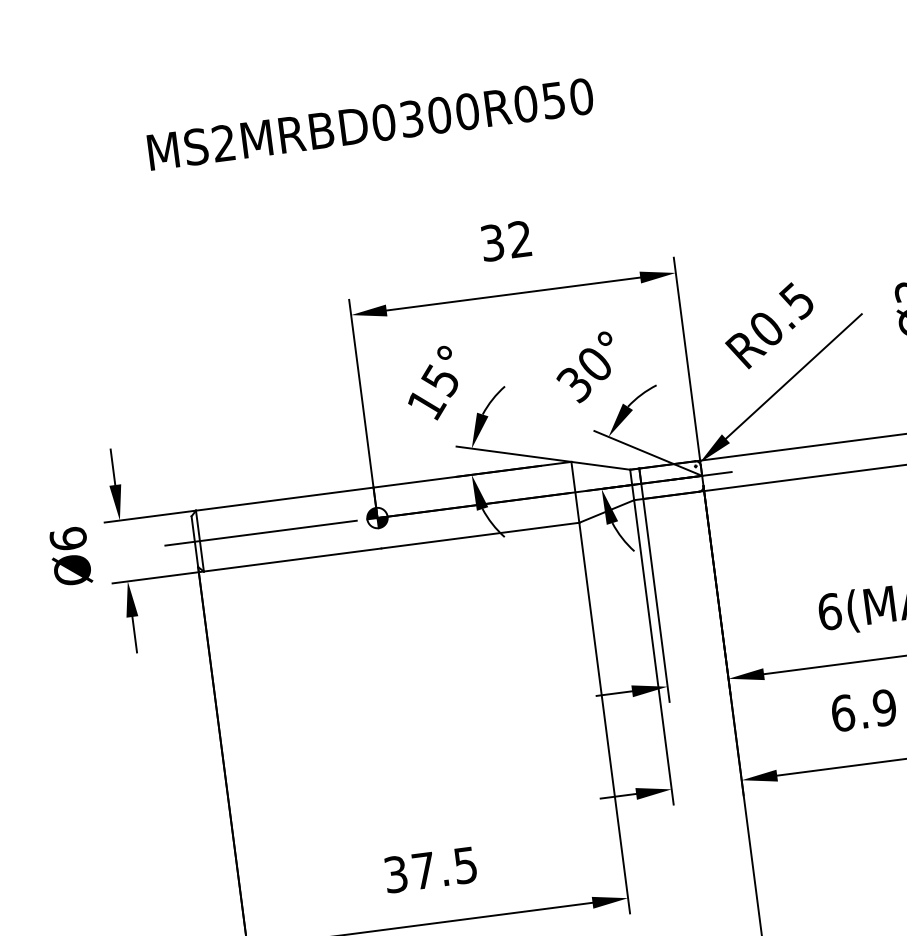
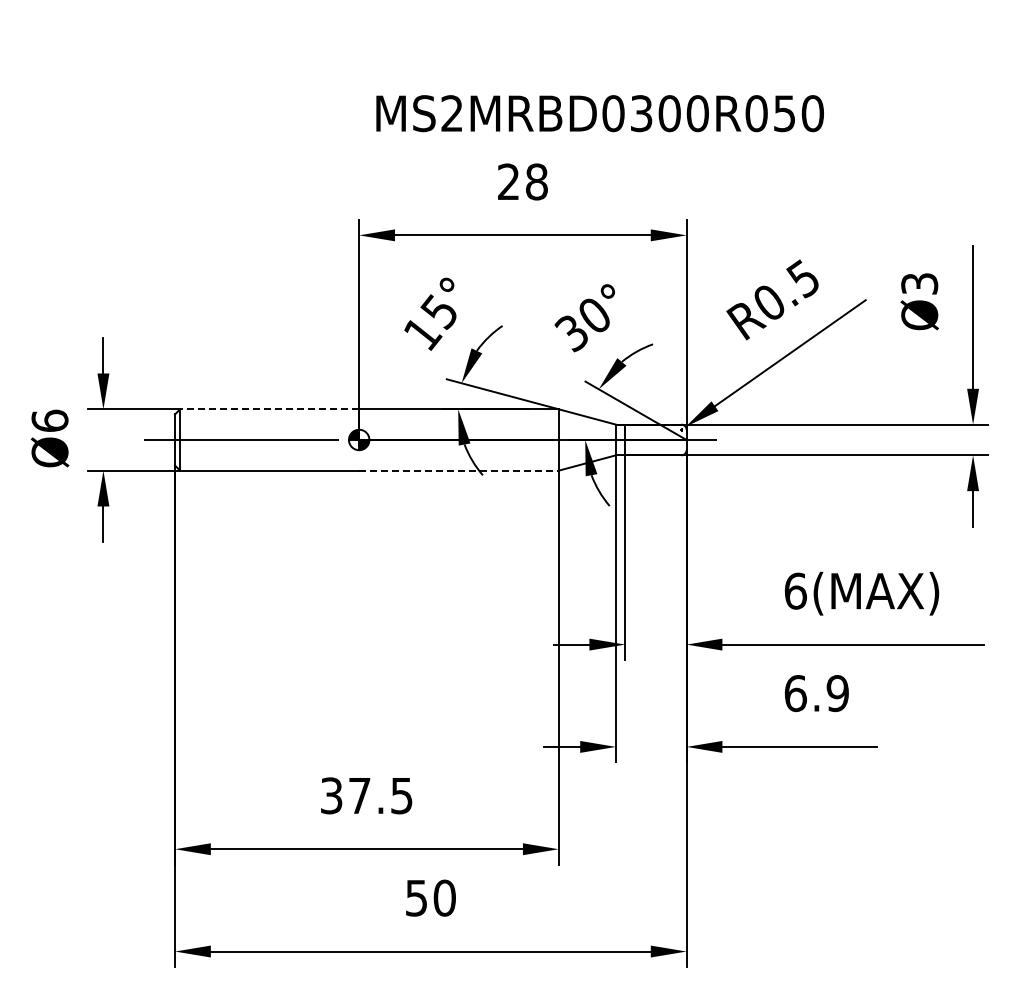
text: (370, 124) -> (599, 113), moved
text: (506, 240) -> (522, 181), 32 -> 28
line: (284, 499) -> (269, 409), solid -> dashed
line: (479, 535) -> (458, 470), solid -> dashed

